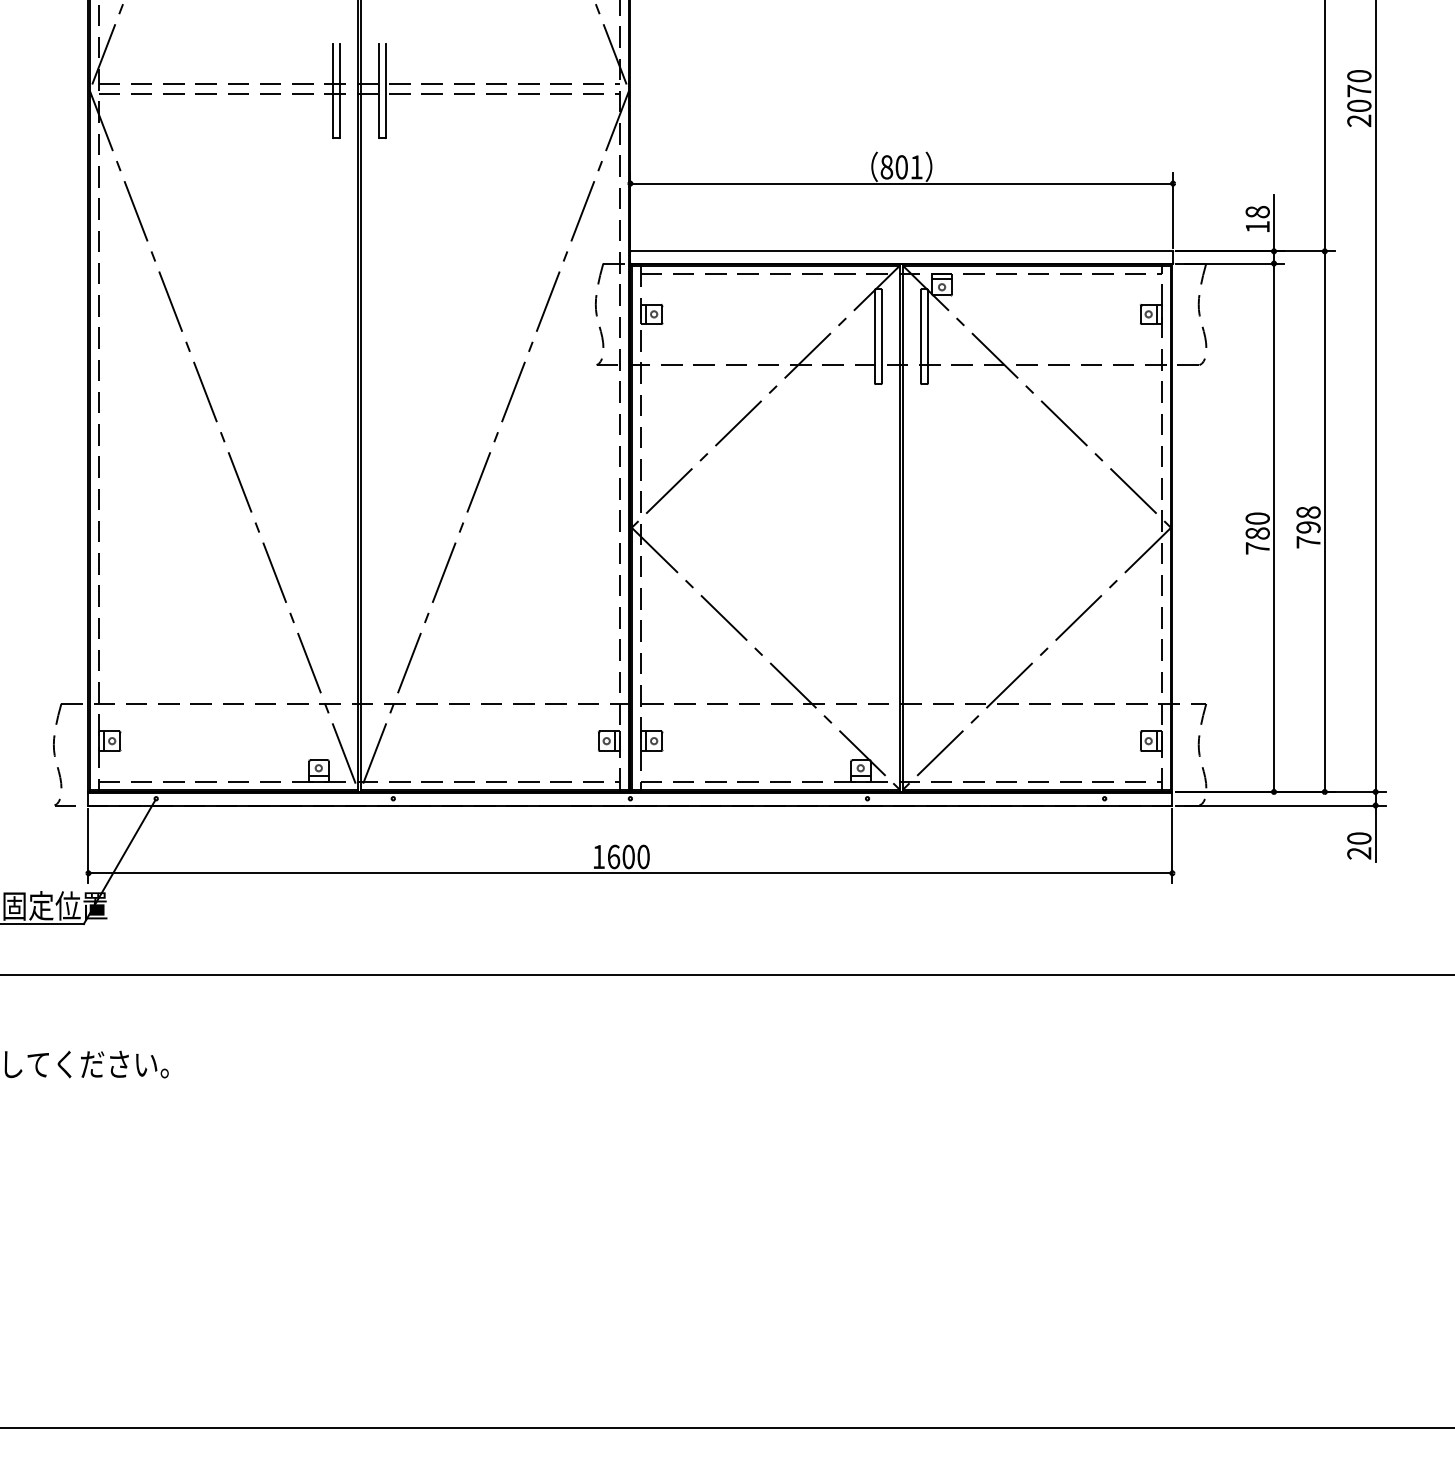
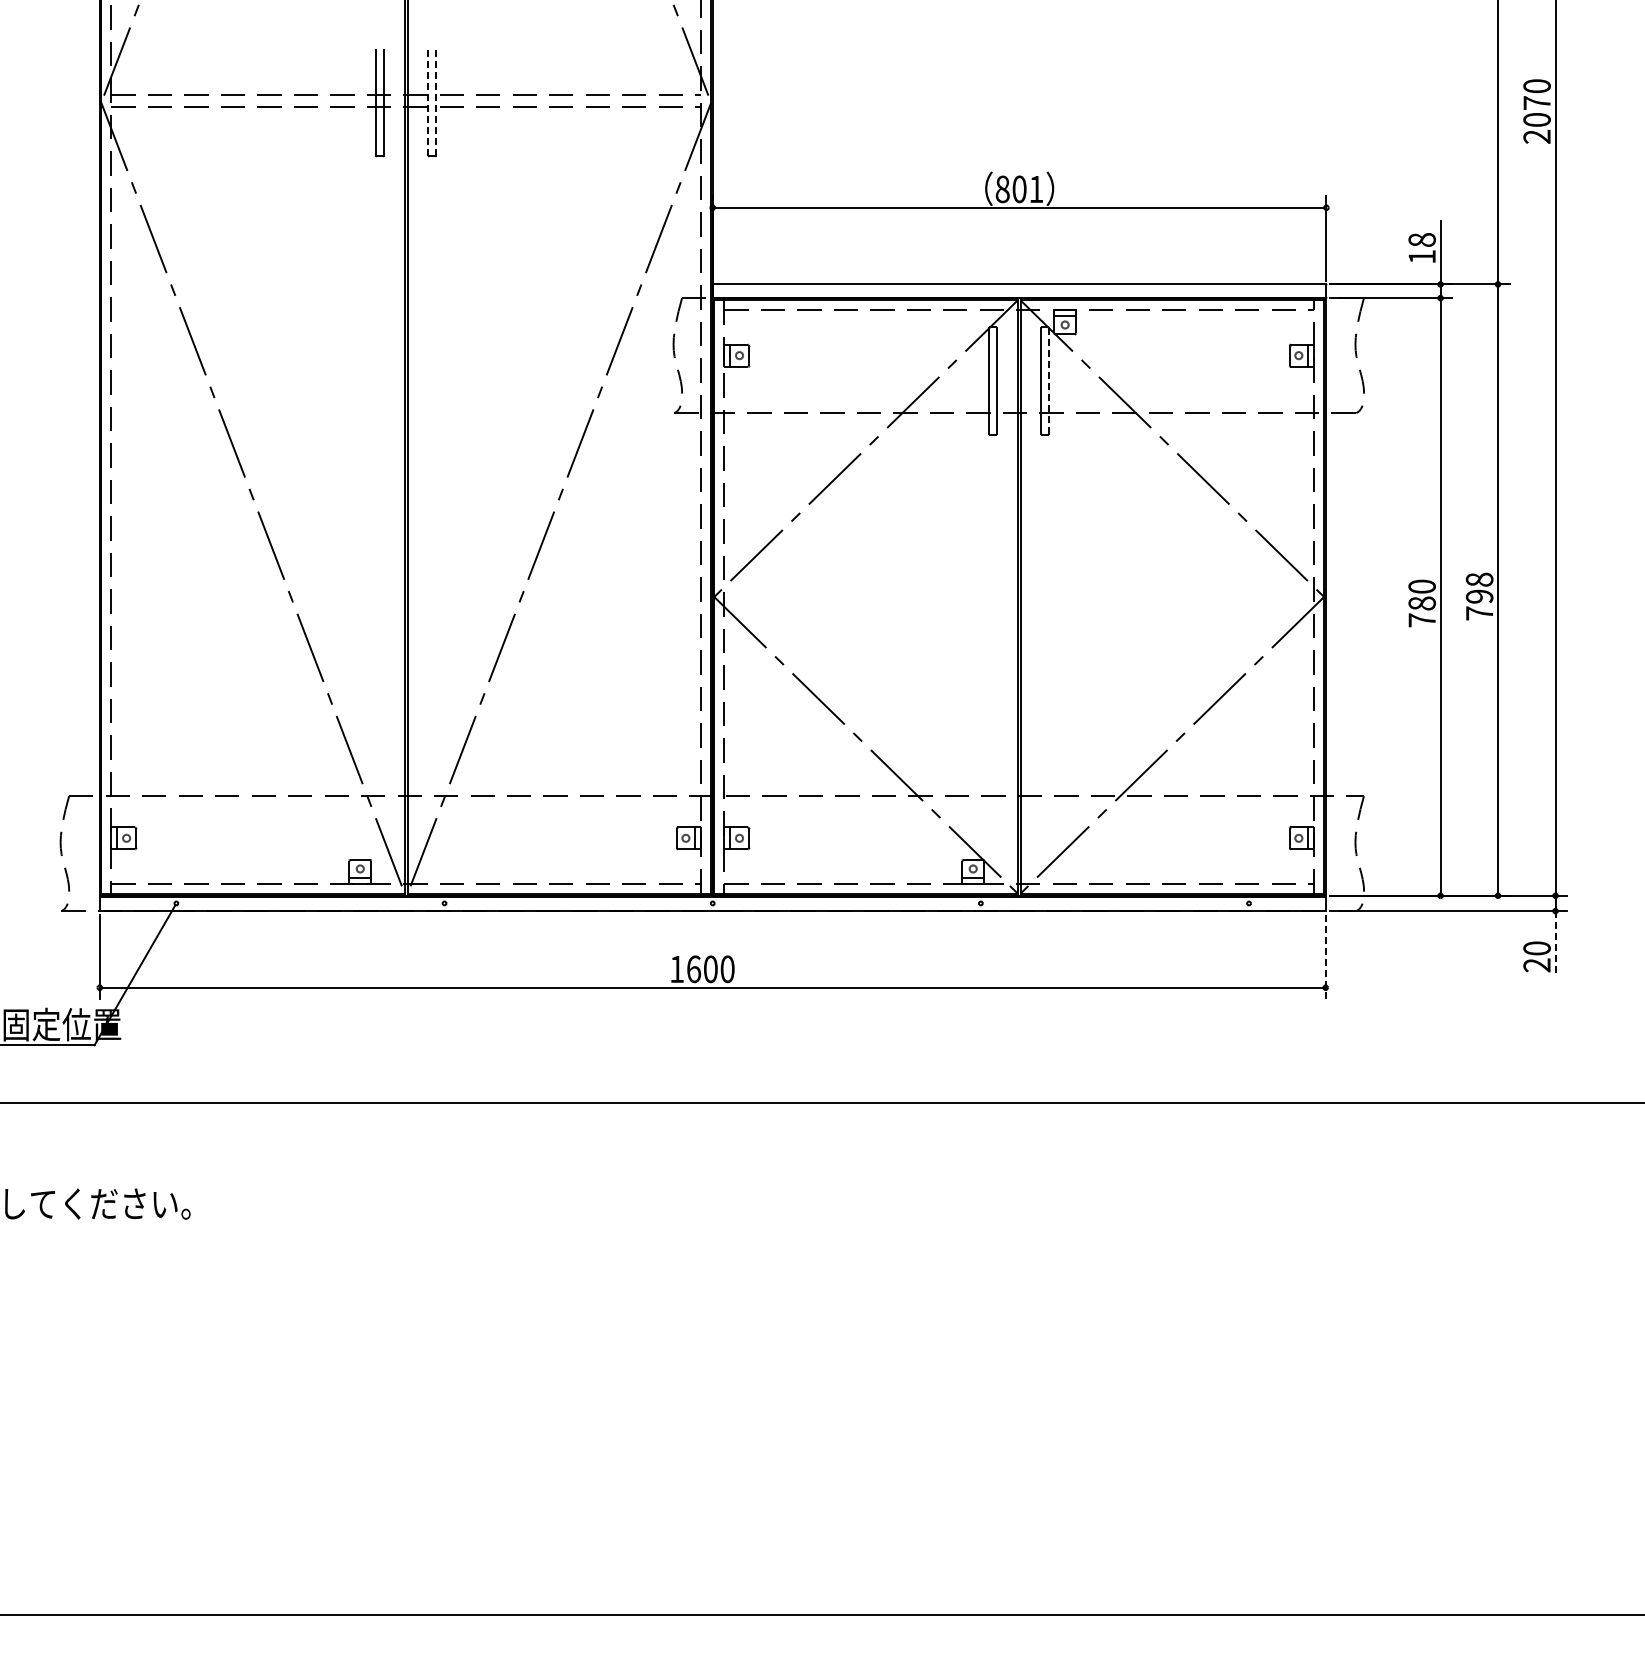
line: (379, 90) -> (428, 102), solid -> dashed
line: (386, 90) -> (436, 102), solid -> dashed
line: (928, 336) -> (1049, 380), solid -> dashed
line: (1375, 834) -> (1555, 943), solid -> dashed
line: (1172, 846) -> (1325, 957), solid -> dashed

